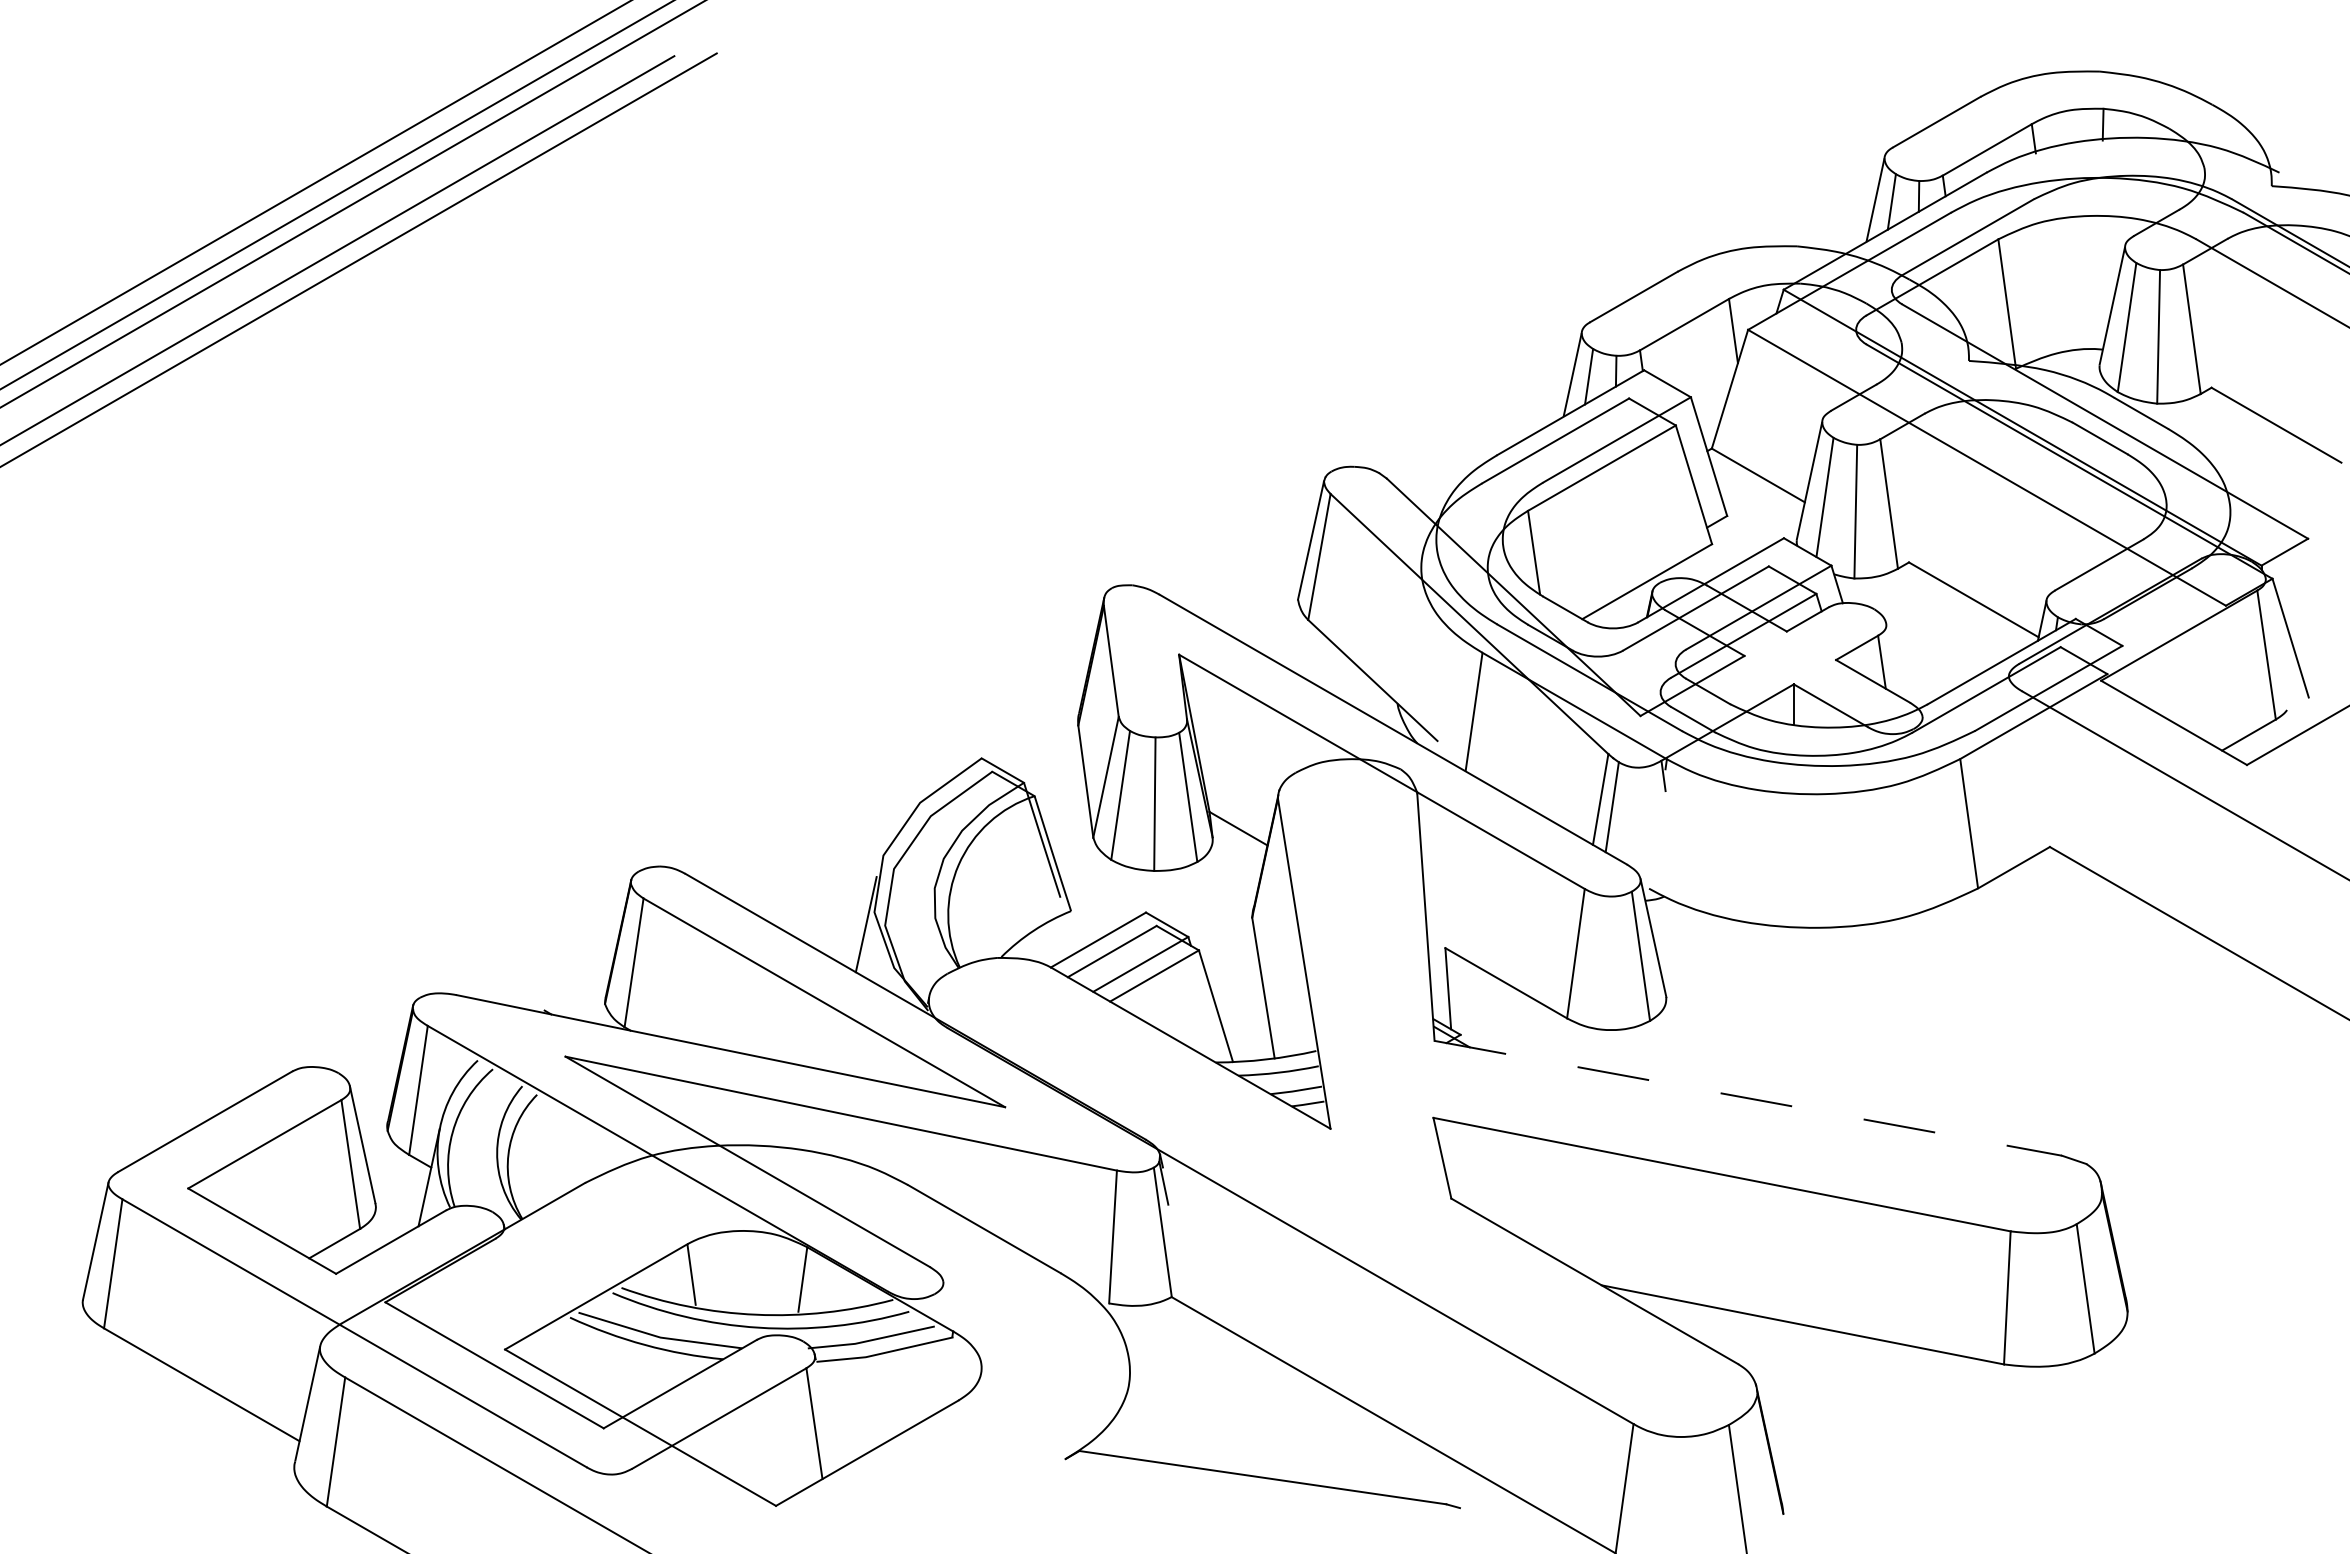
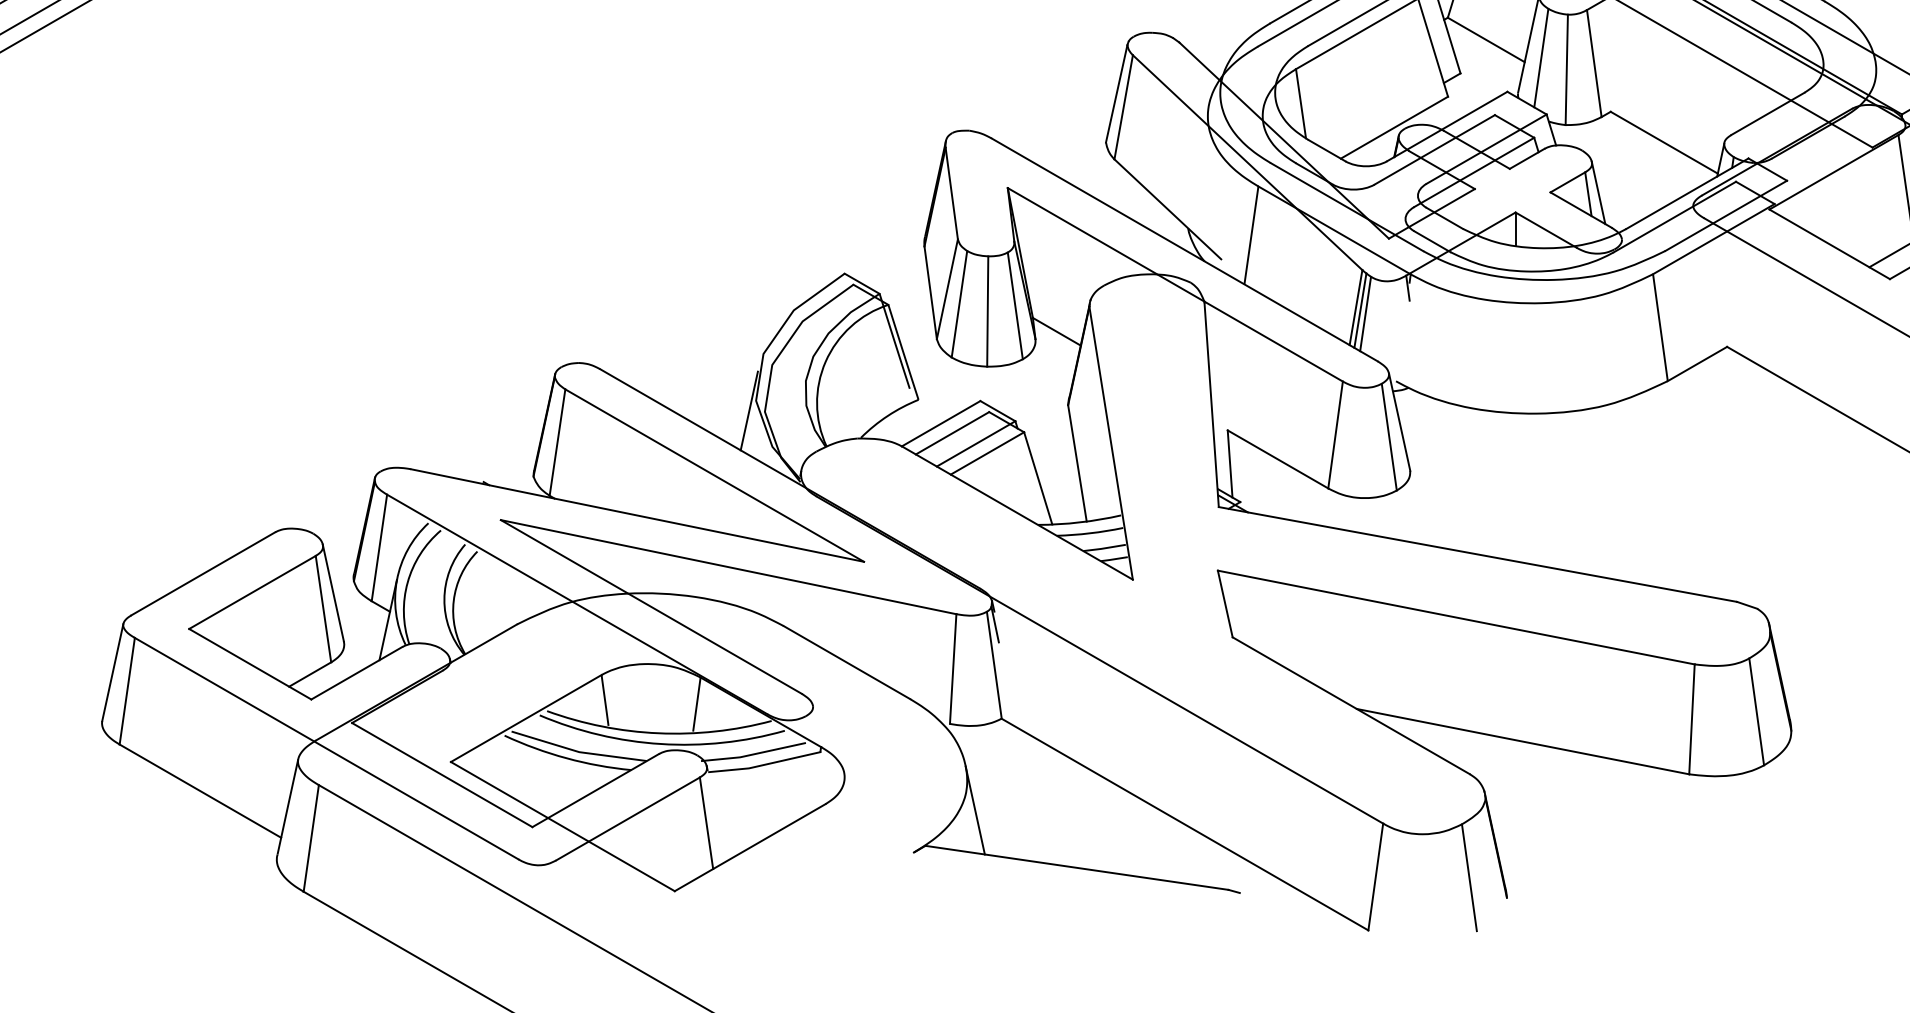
line: (1894, 660) -> (1598, 192), added
line: (1605, 803) -> (1360, 310), added
line: (1748, 1098) -> (1478, 554), dashed -> solid
line: (1139, 1408) -> (975, 810), added

